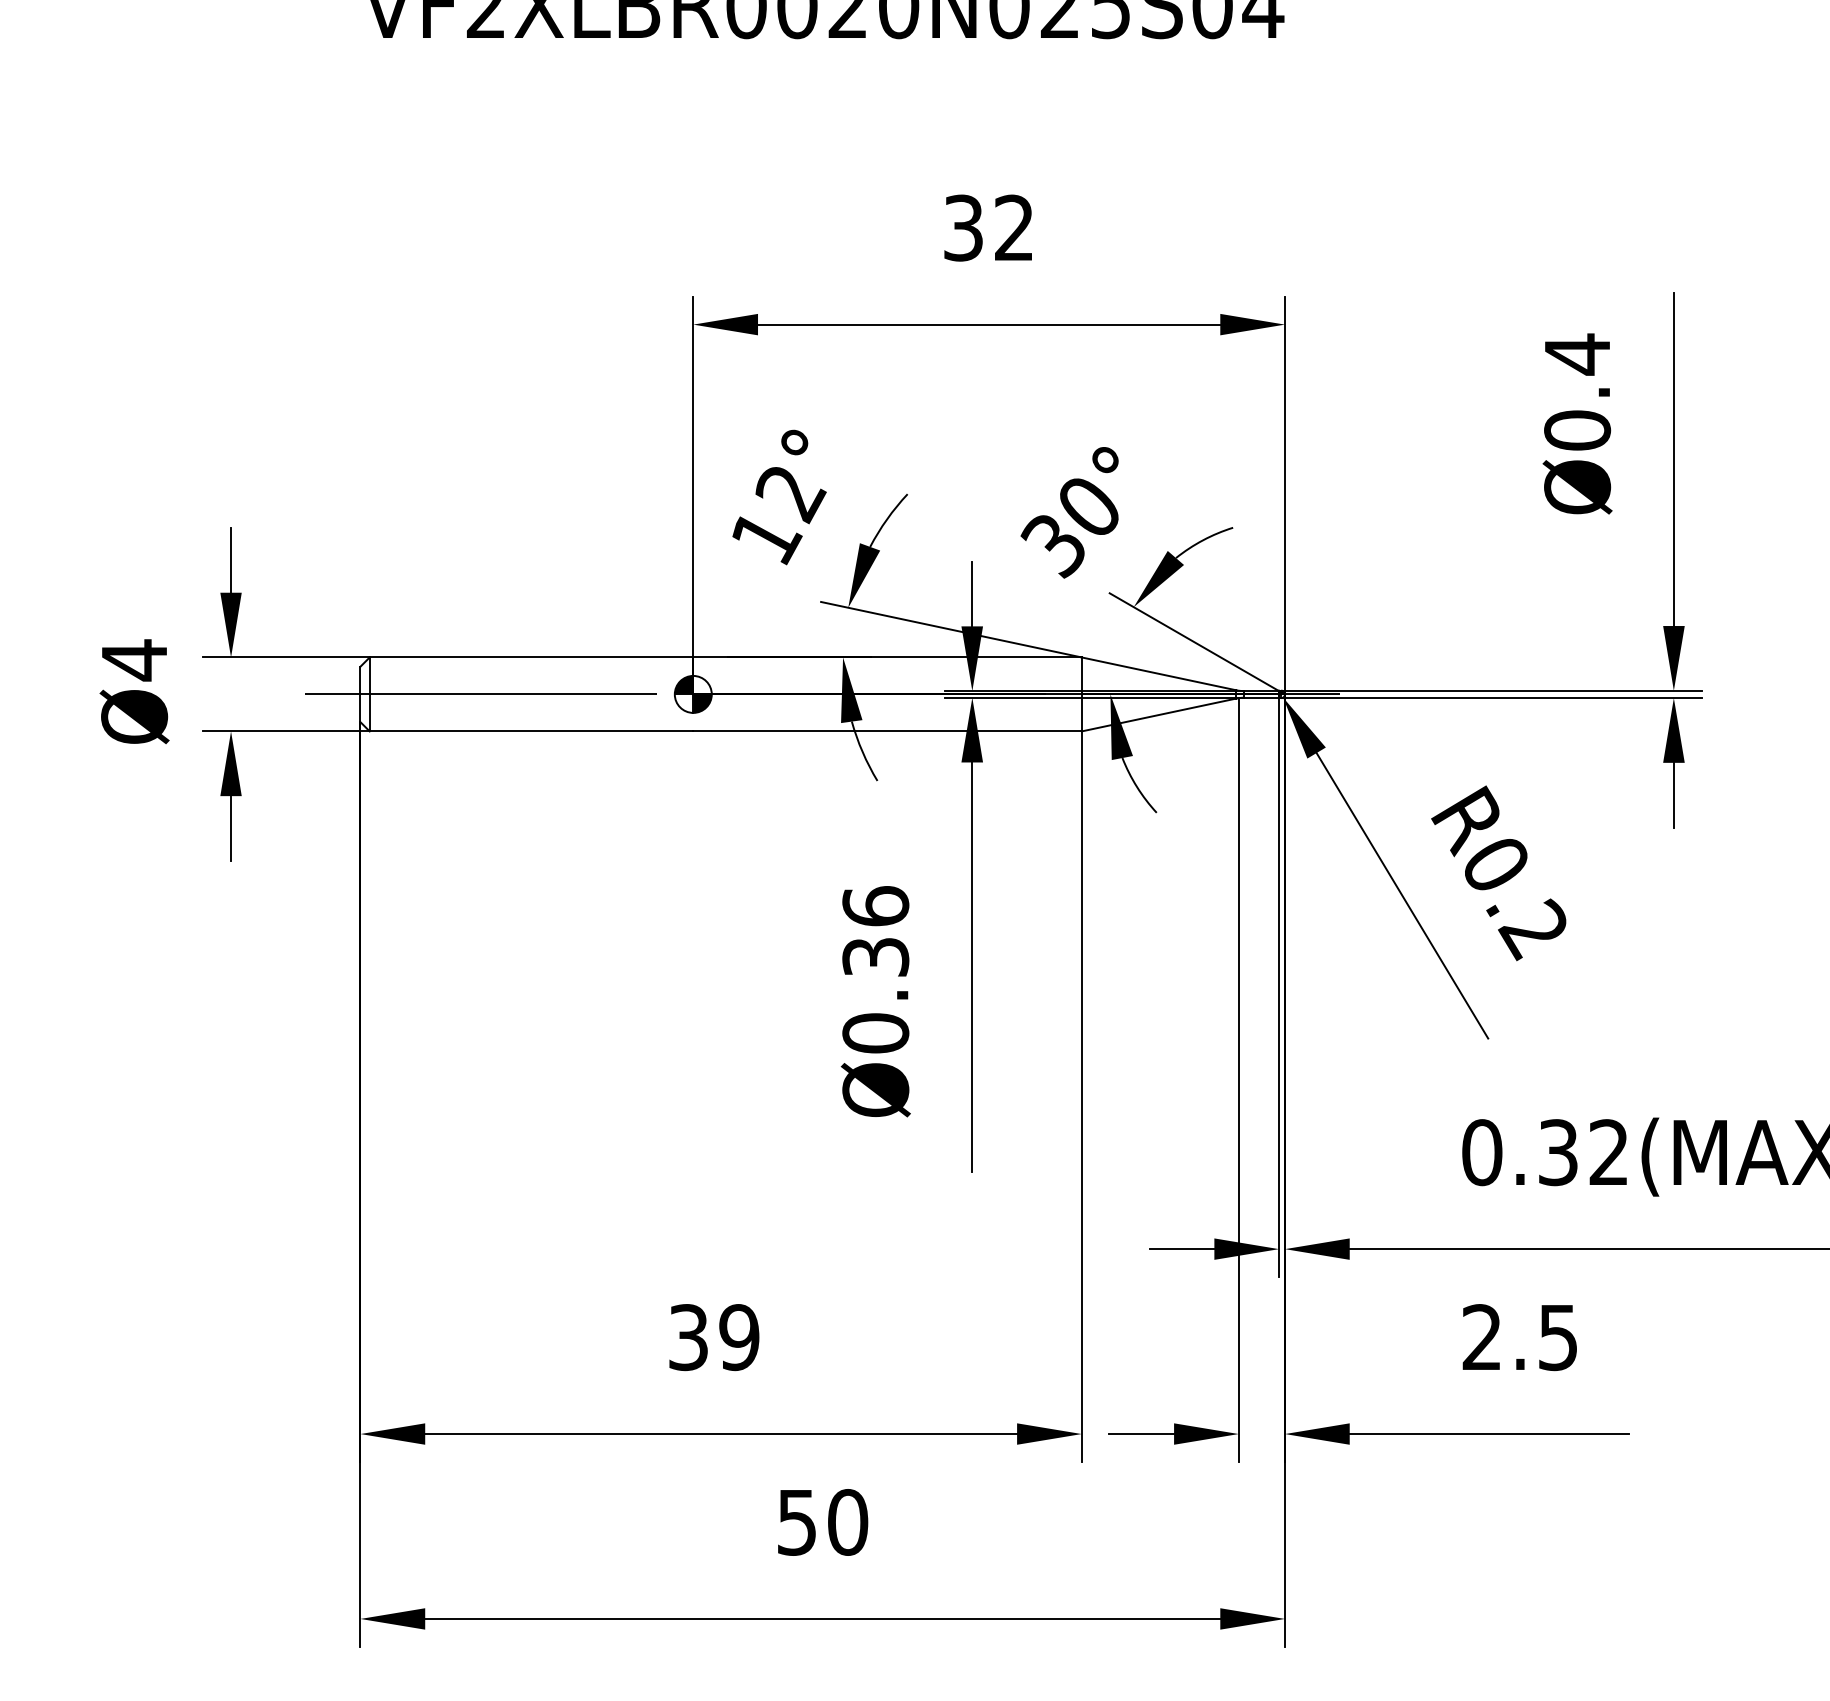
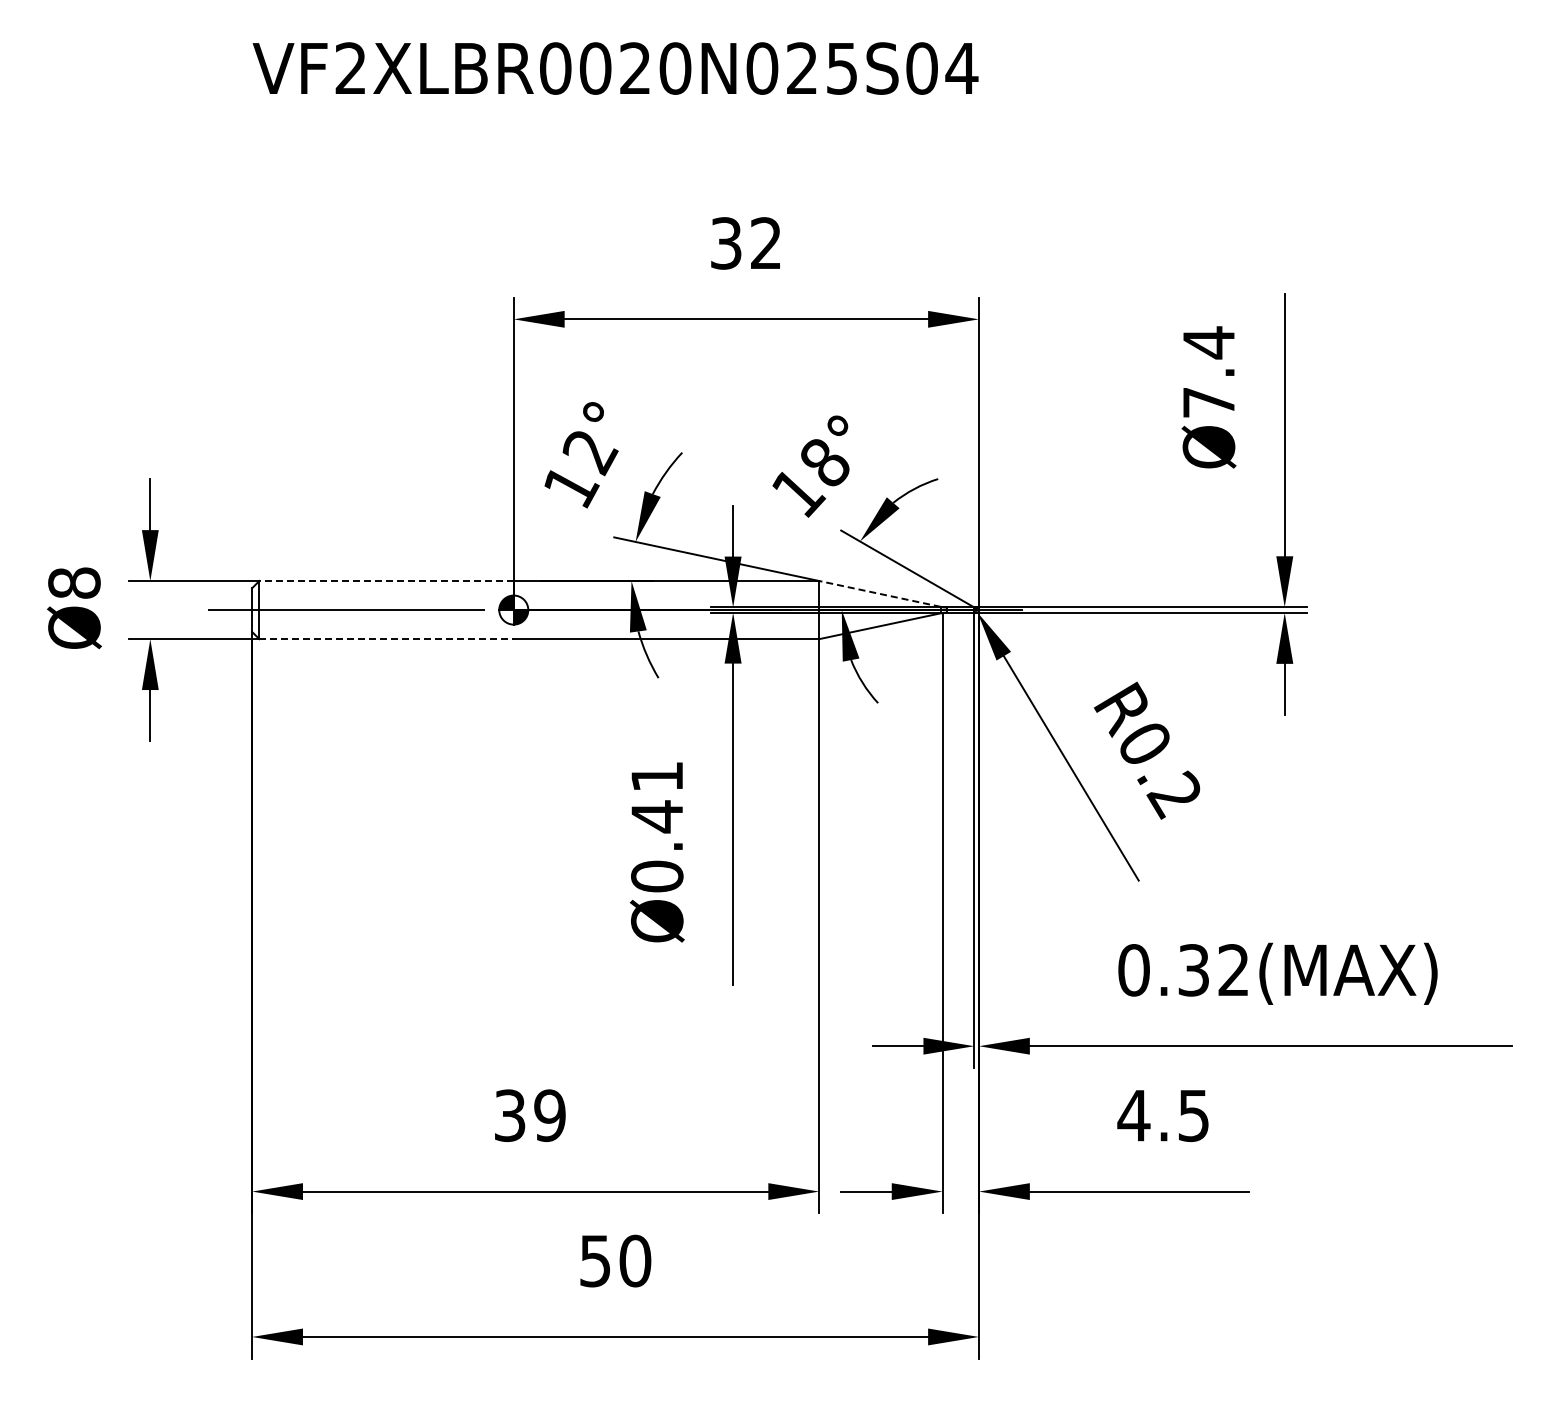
text: (1576, 430) -> (1208, 402), Ø0.4 -> Ø7.4
text: (1070, 528) -> (810, 479), 30° -> 18°
line: (531, 658) -> (386, 581), solid -> dashed
text: (134, 659) -> (74, 582), Ø4 -> Ø8
line: (1158, 673) -> (879, 593), solid -> dashed
line: (532, 731) -> (387, 639), solid -> dashed
text: (876, 931) -> (657, 796), Ø0.36 -> Ø0.41
text: (1481, 1337) -> (1133, 1115), 2.5 -> 4.5

